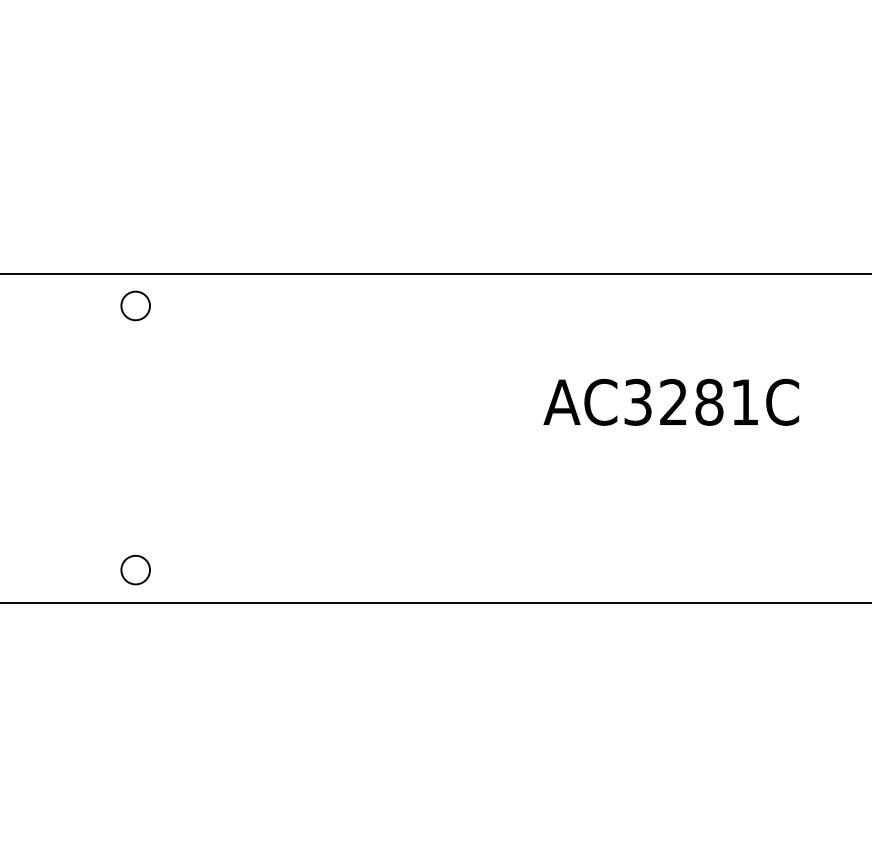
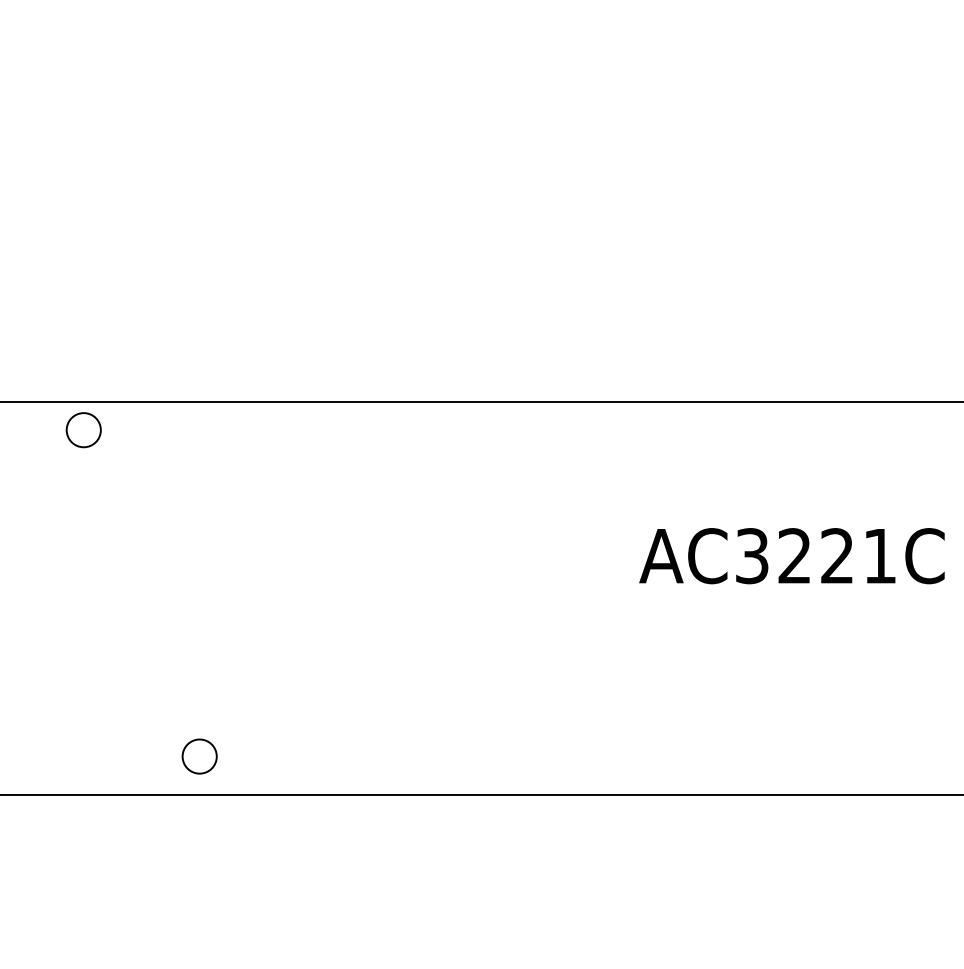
circle: (135, 305) -> (83, 429), moved
text: (709, 401) -> (837, 555), AC3281C -> AC3221C
circle: (135, 569) -> (199, 755), moved

